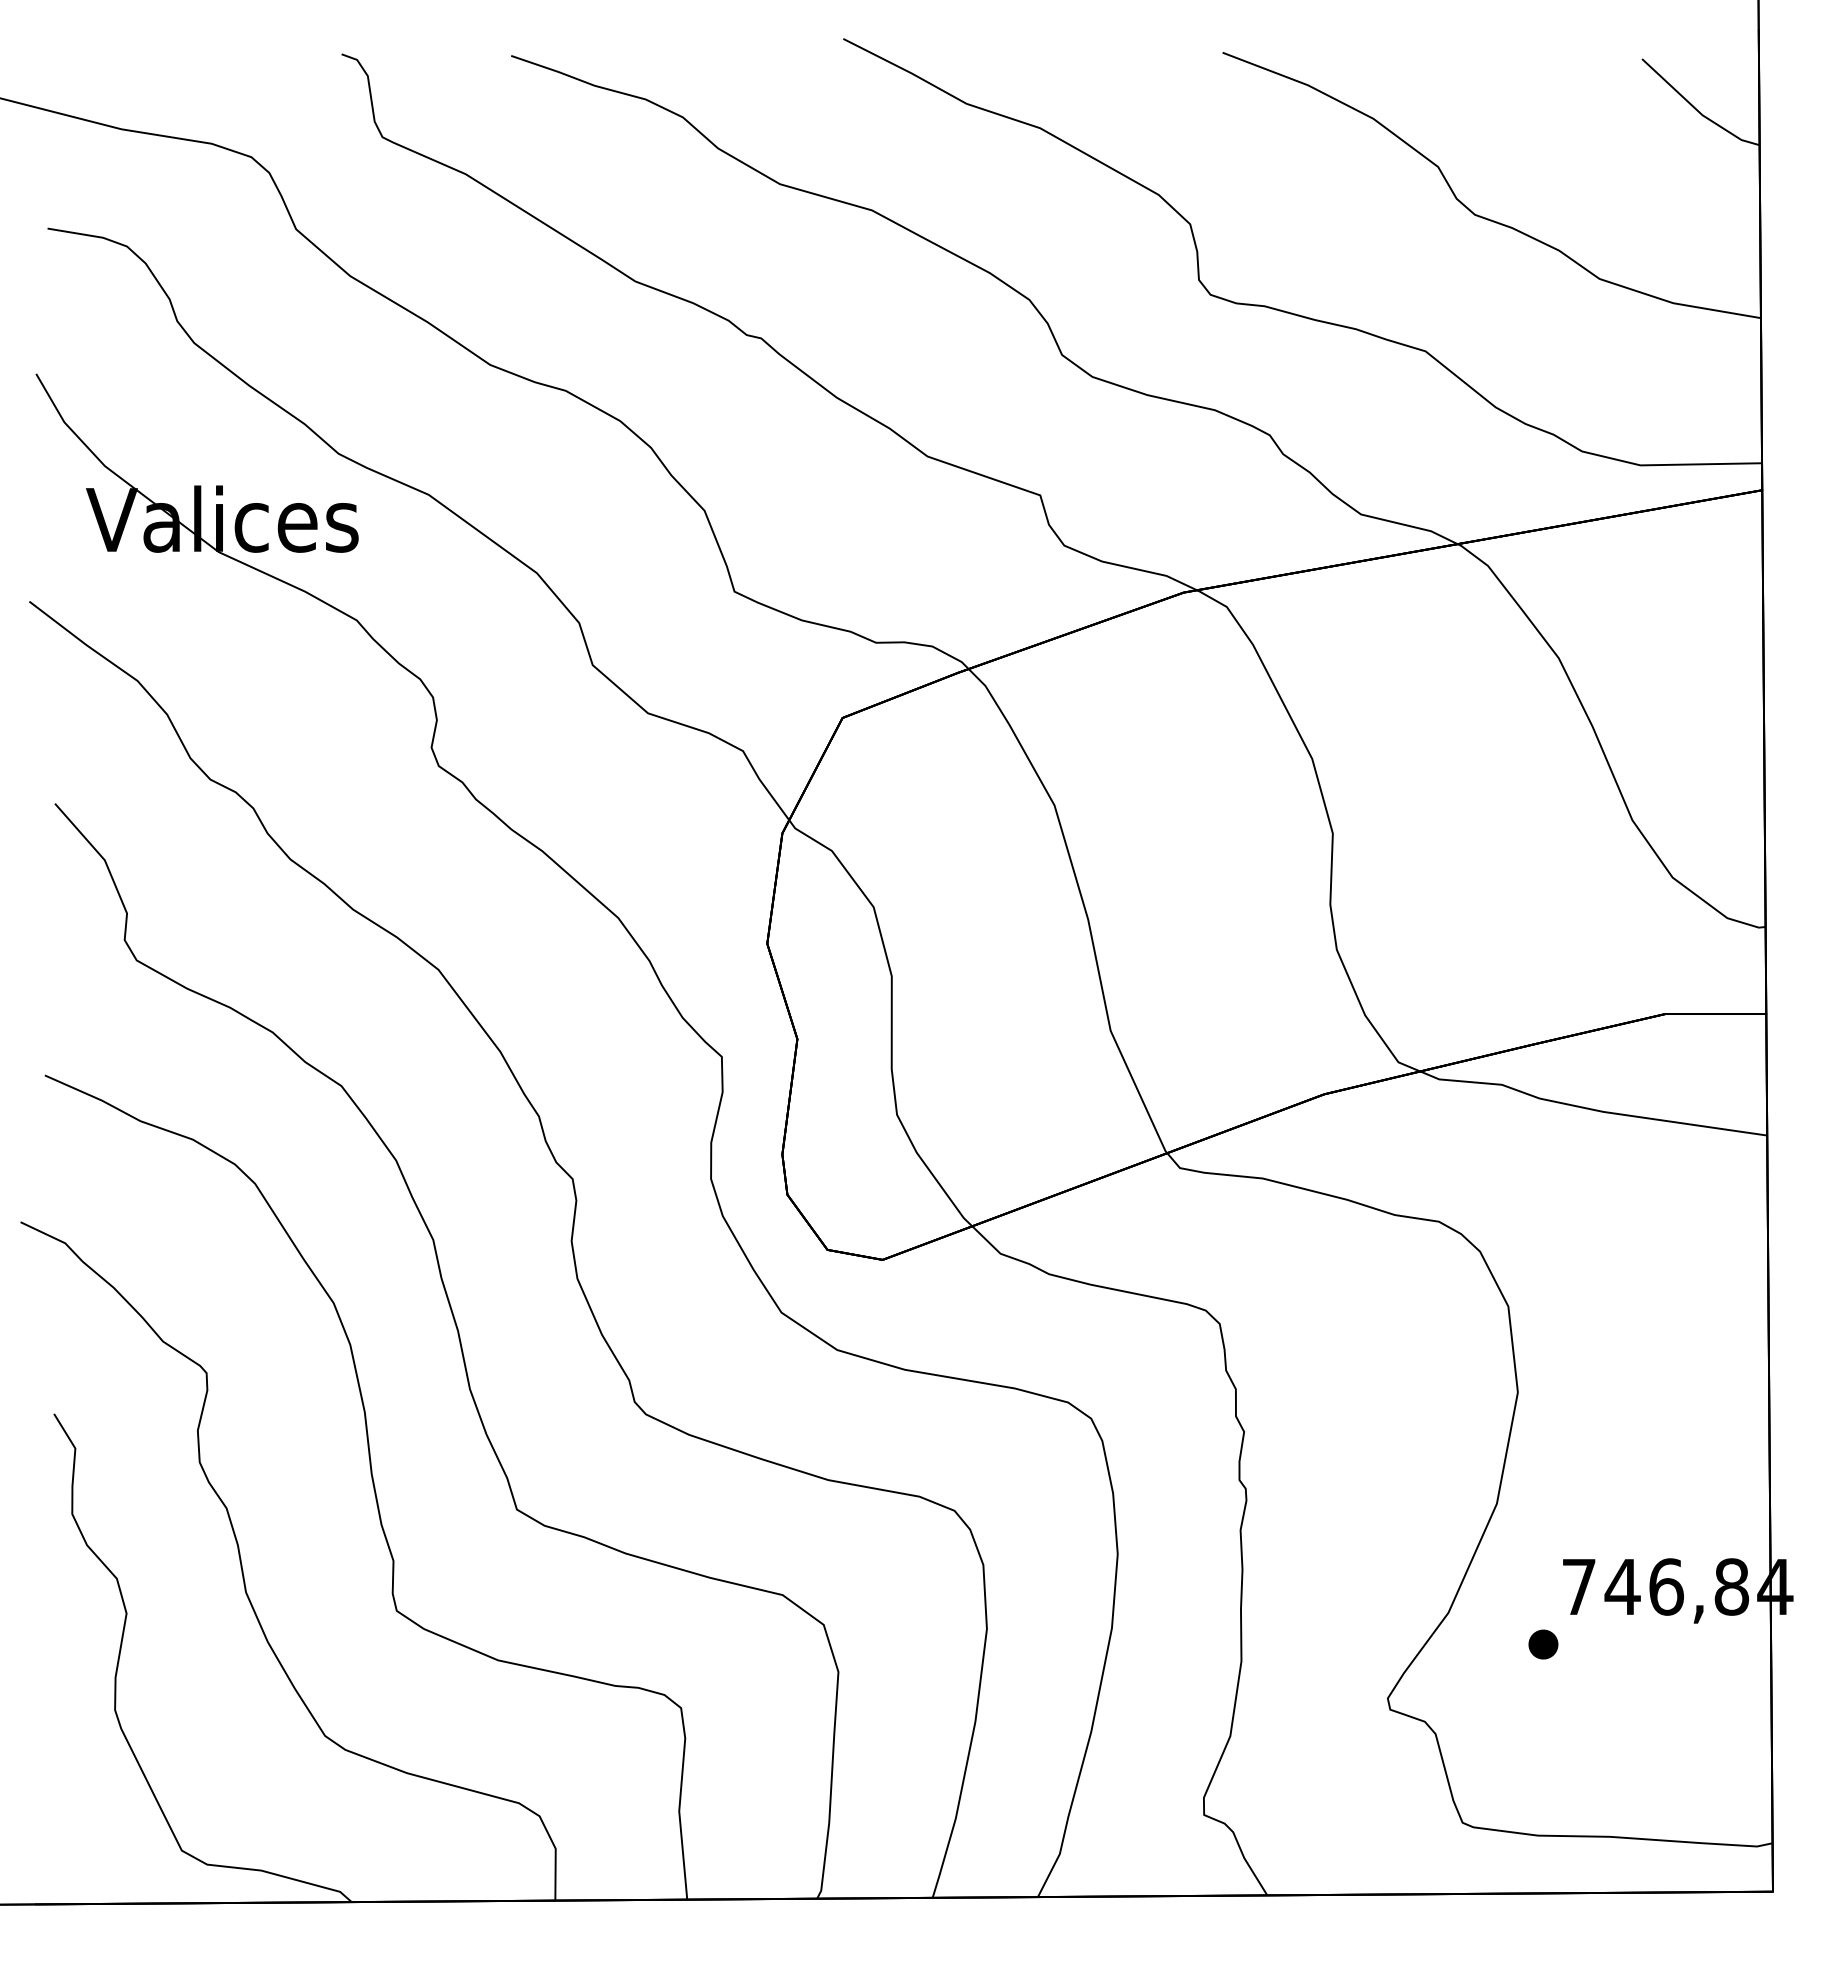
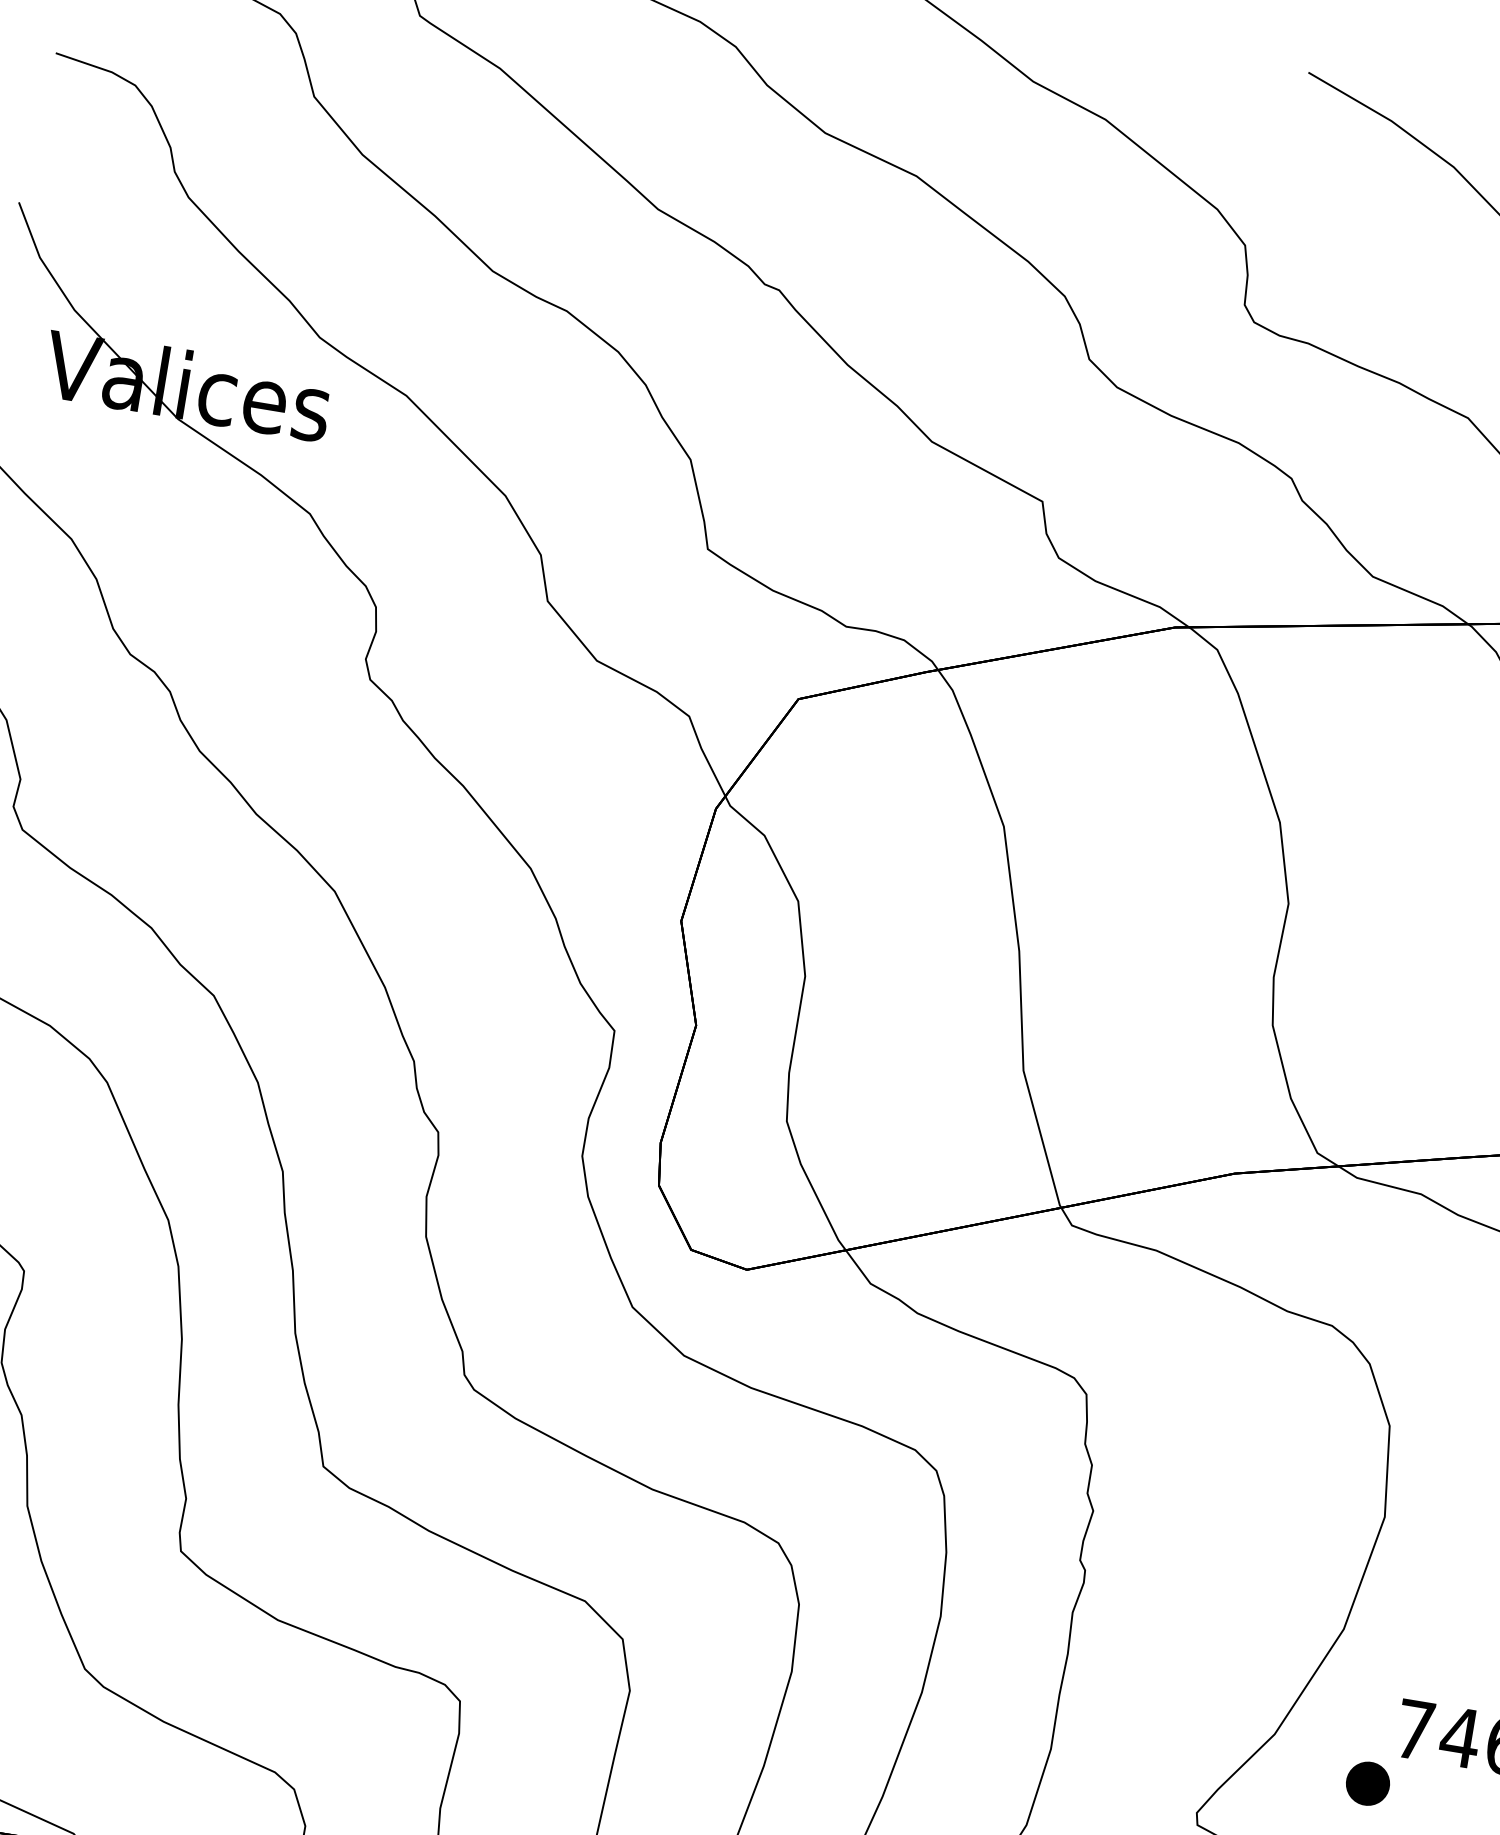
part: (1543, 1644) -> (1368, 1783), size x1.4

